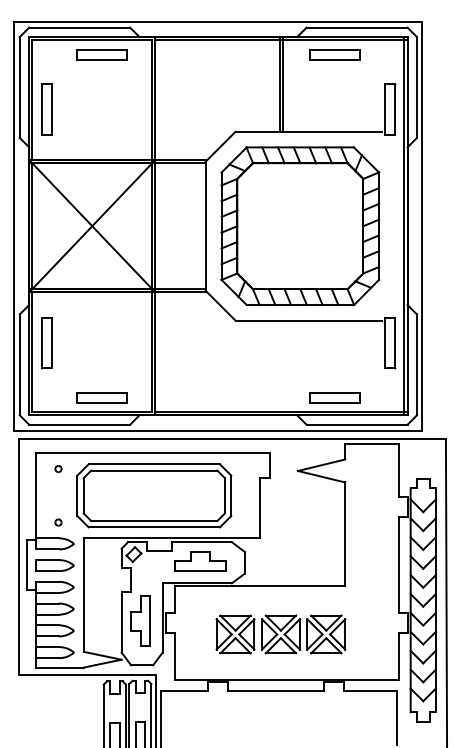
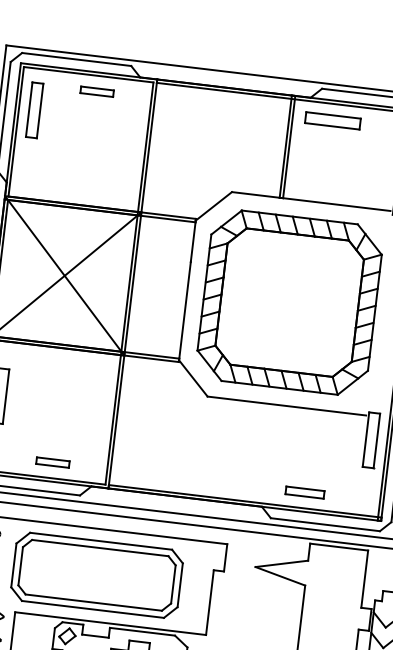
part: (101, 54) -> (96, 91), size x0.6
part: (334, 54) -> (332, 120), moved
part: (46, 109) -> (34, 110), moved
part: (101, 397) -> (52, 462), size x0.6
part: (334, 397) -> (304, 492), size x0.7

